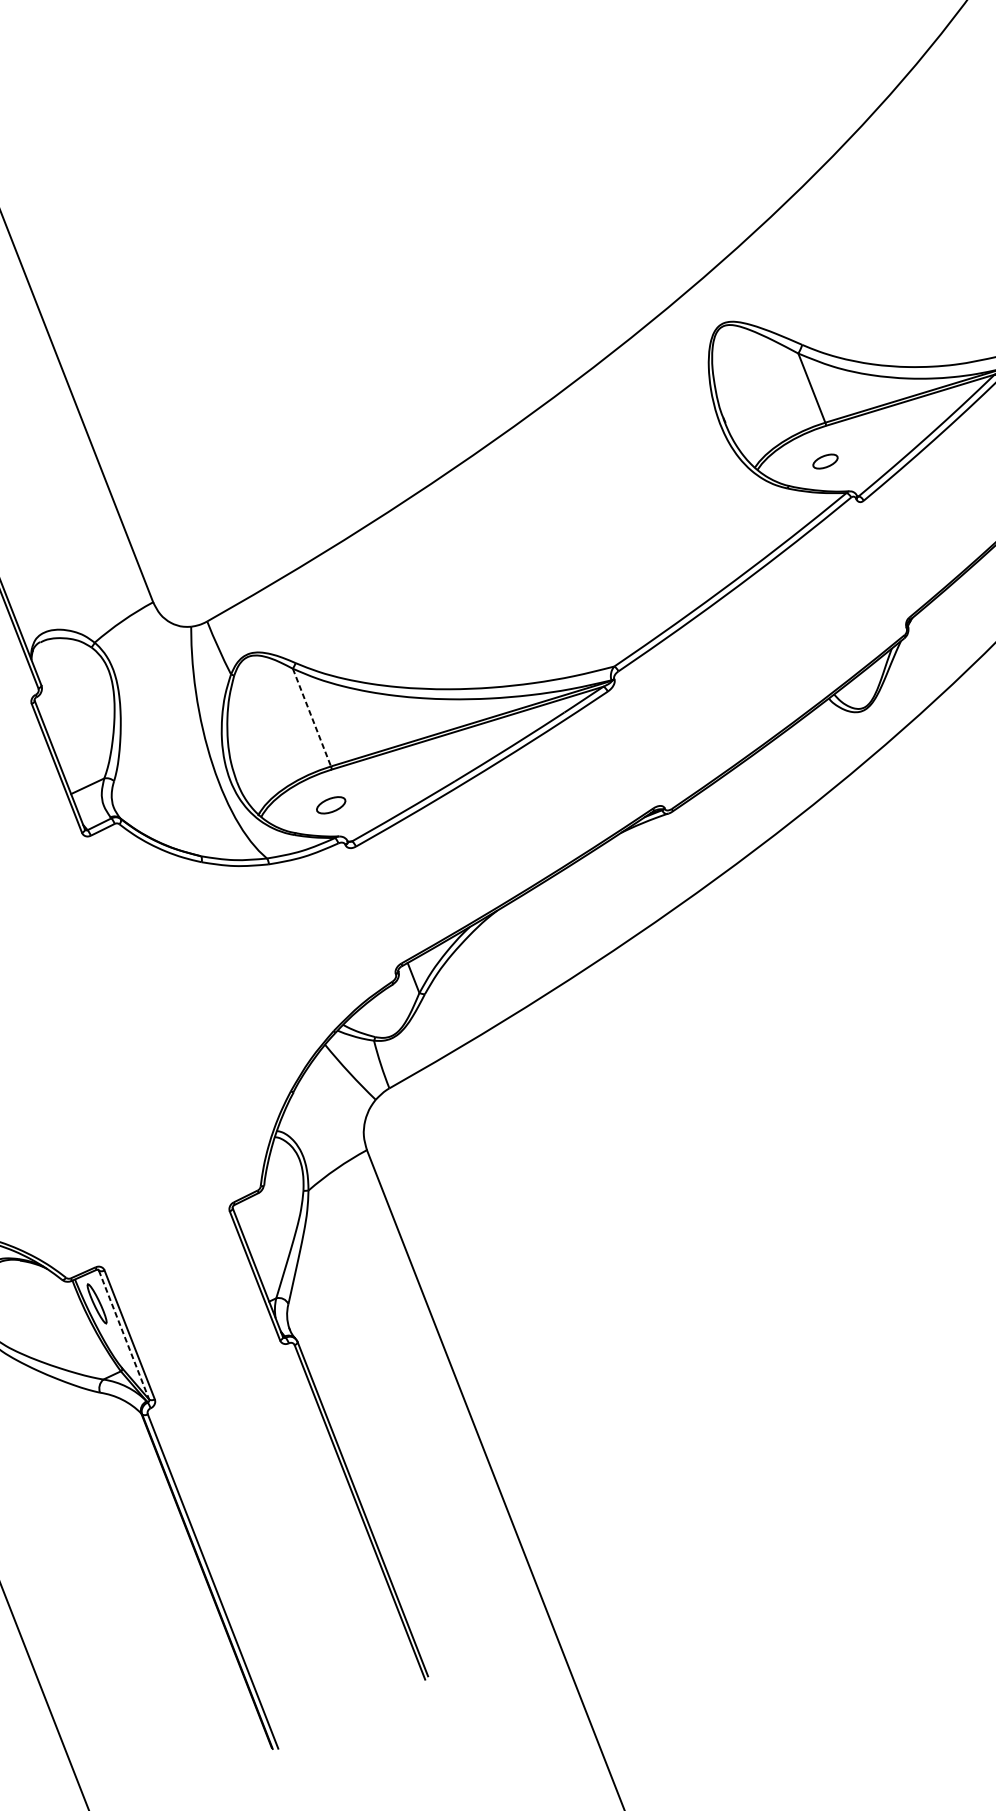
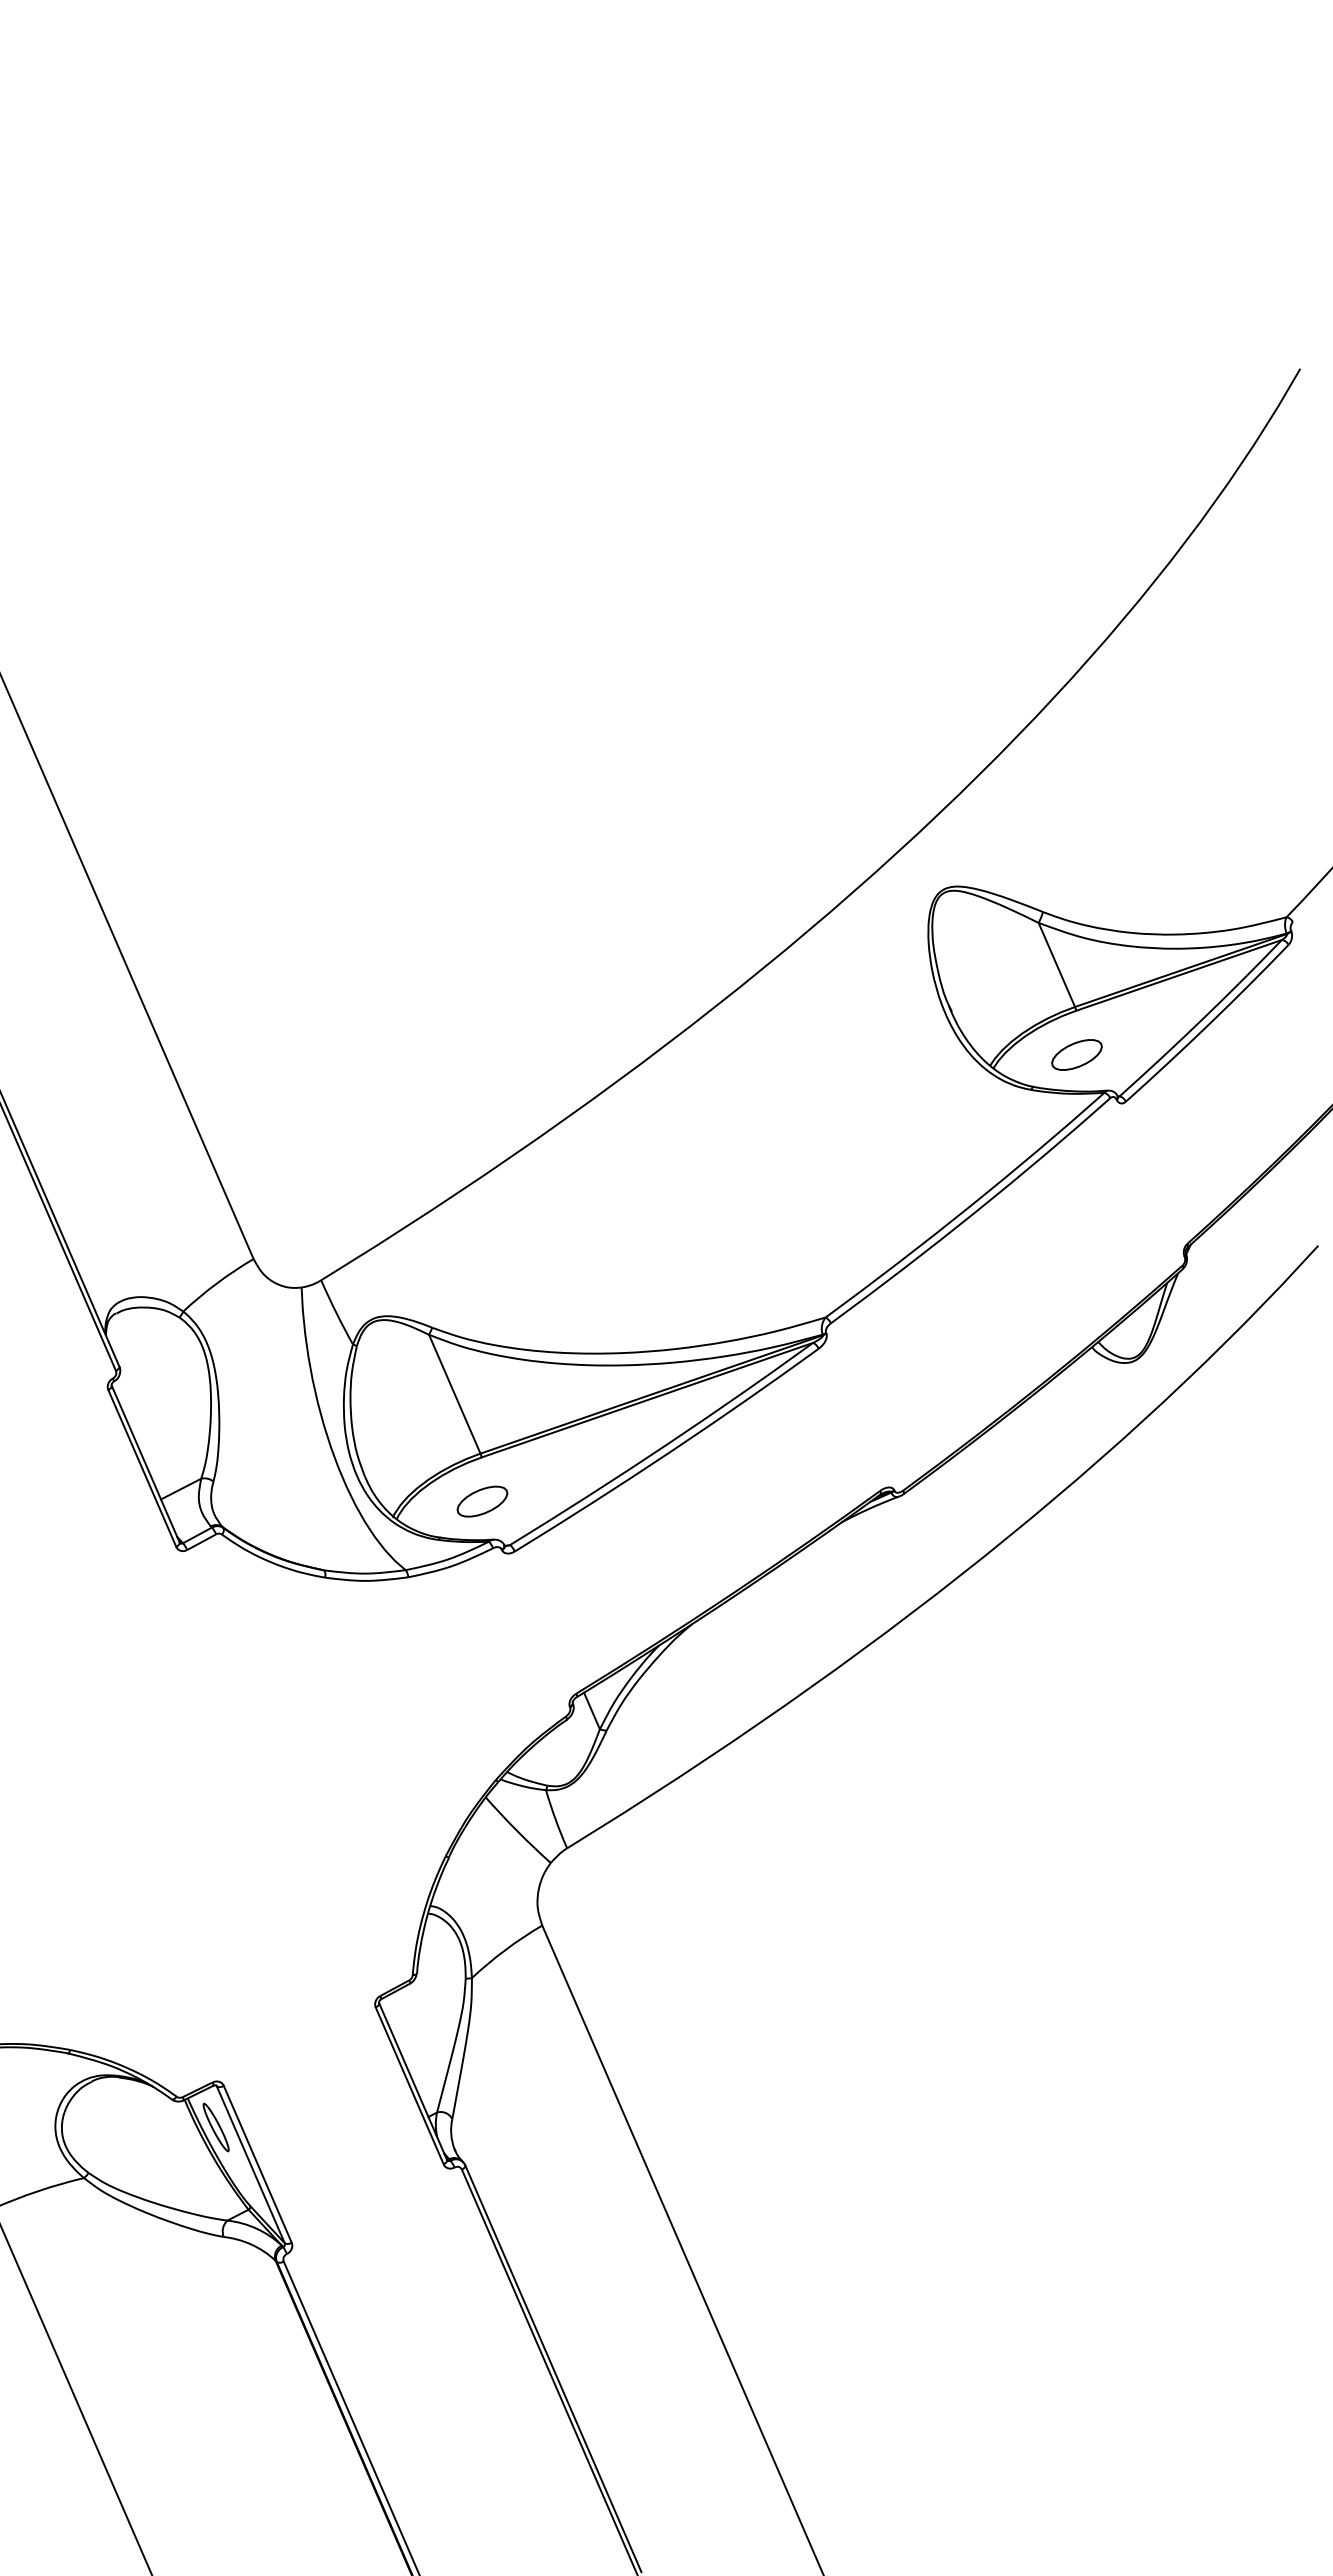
part: (825, 461) -> (1076, 1054), size x1.67
line: (311, 717) -> (454, 1394), dashed -> solid
part: (331, 805) -> (482, 1501), size x1.43
line: (124, 1335) -> (251, 2165), dashed -> solid

